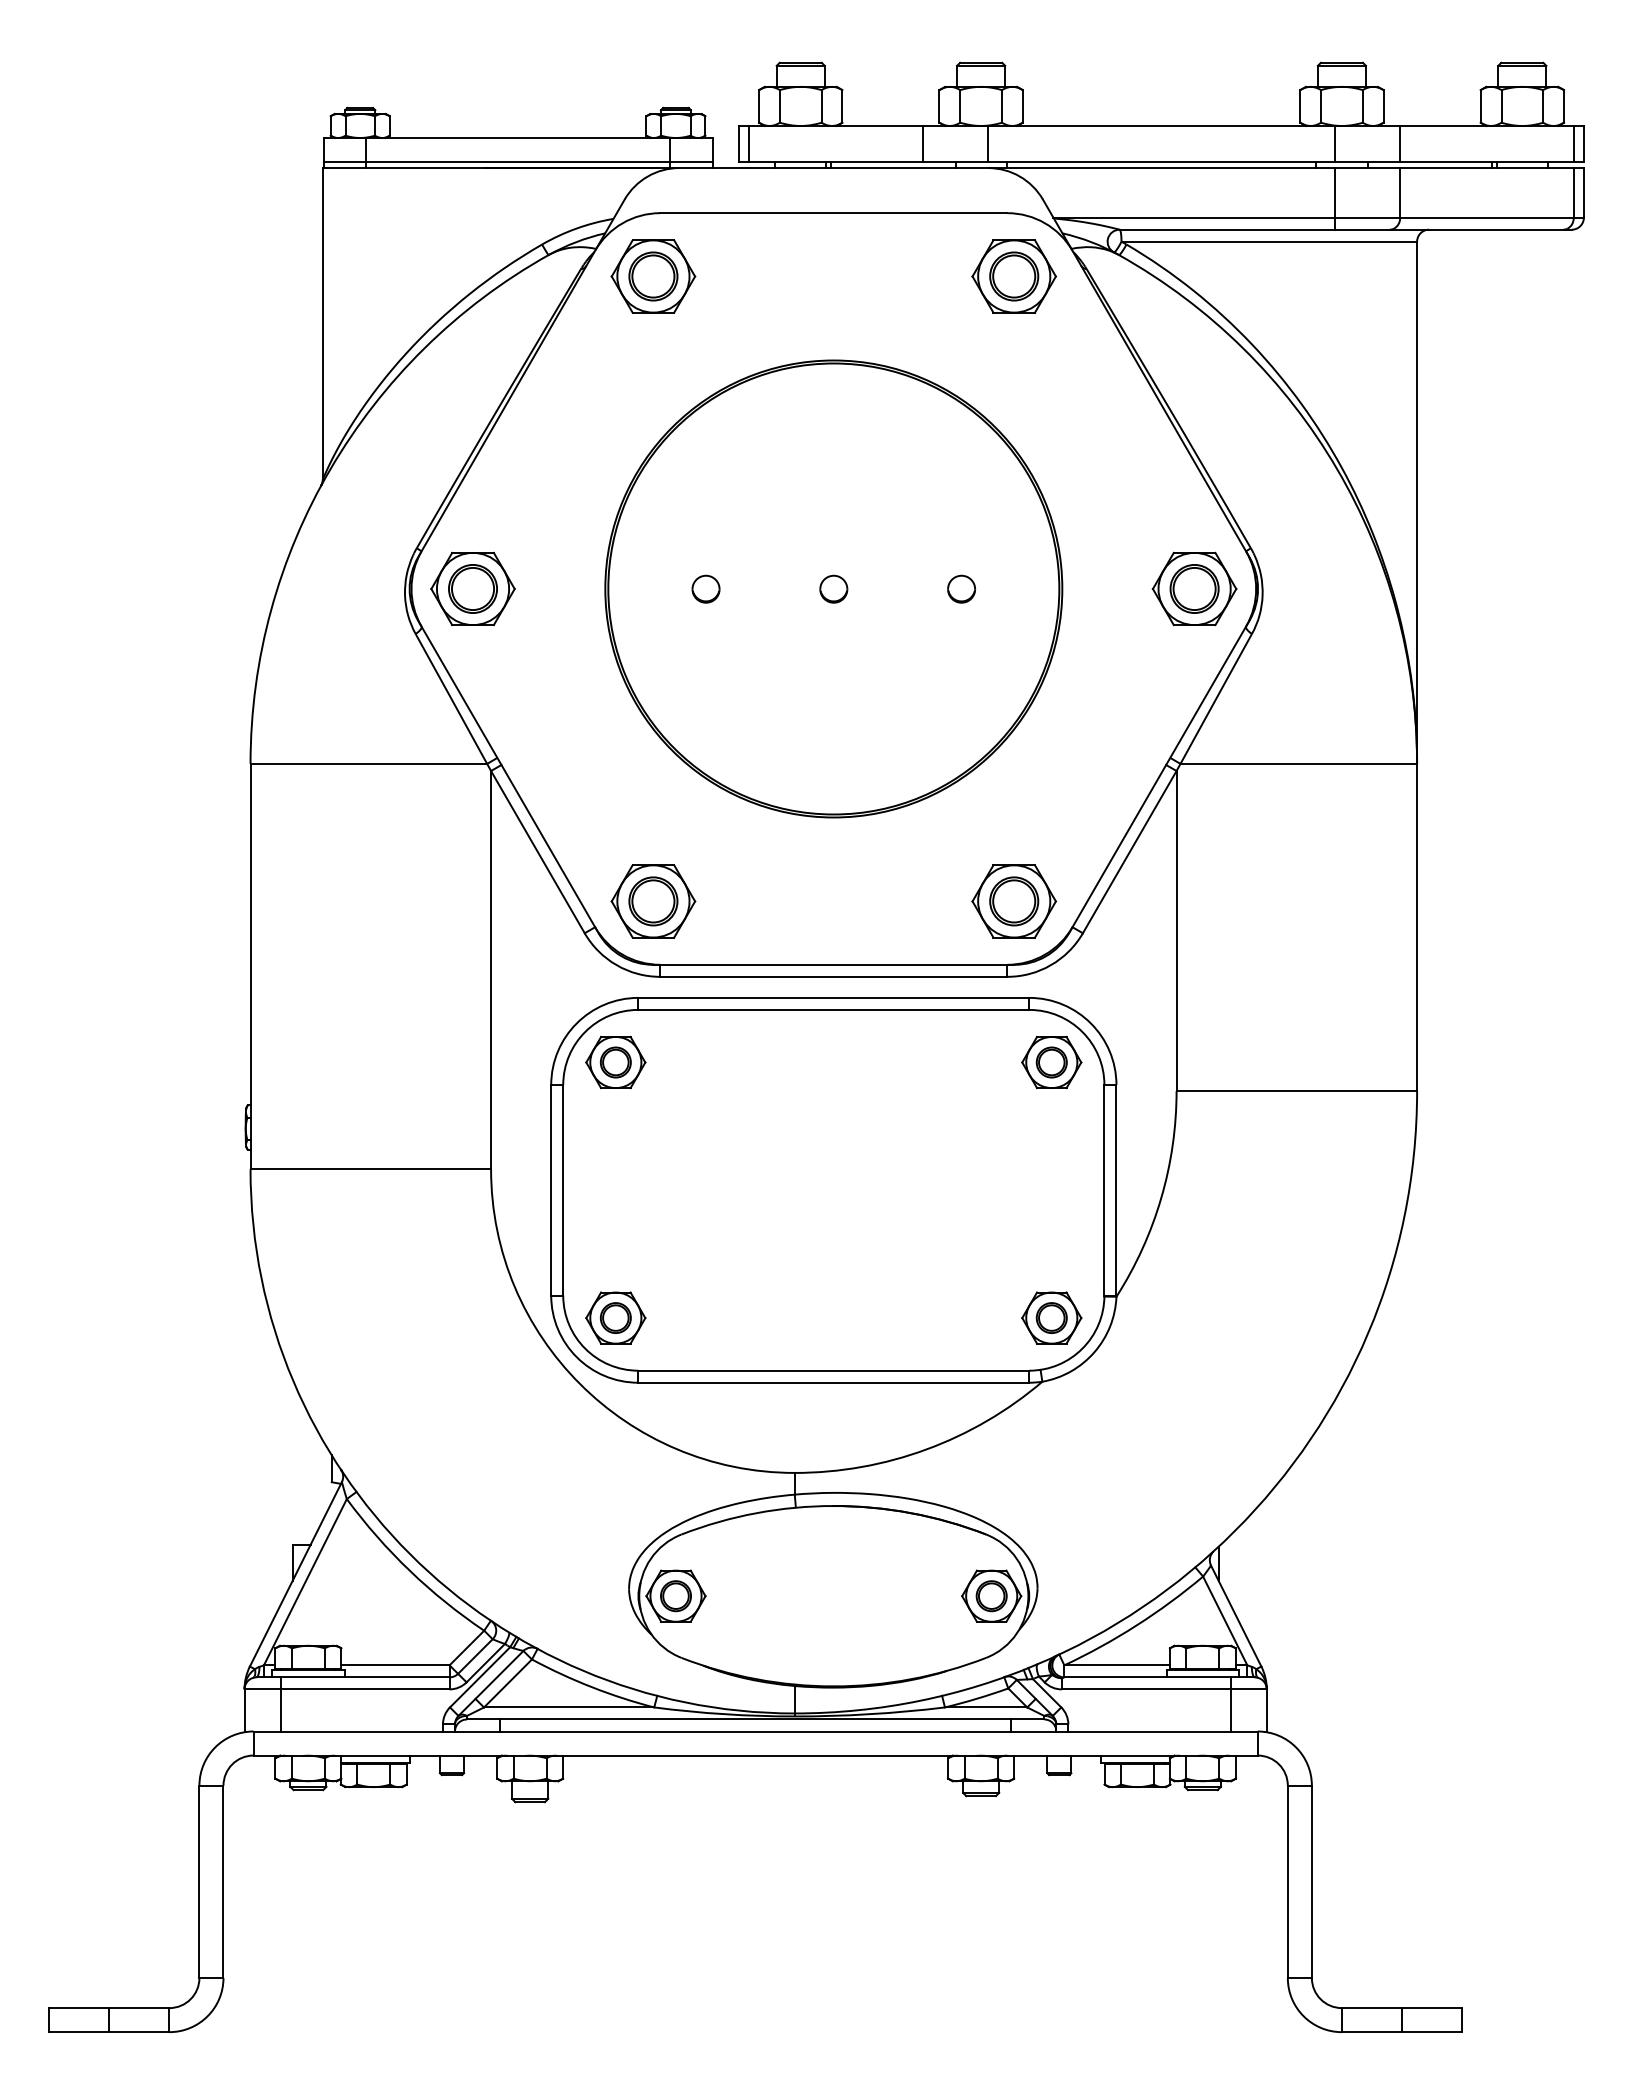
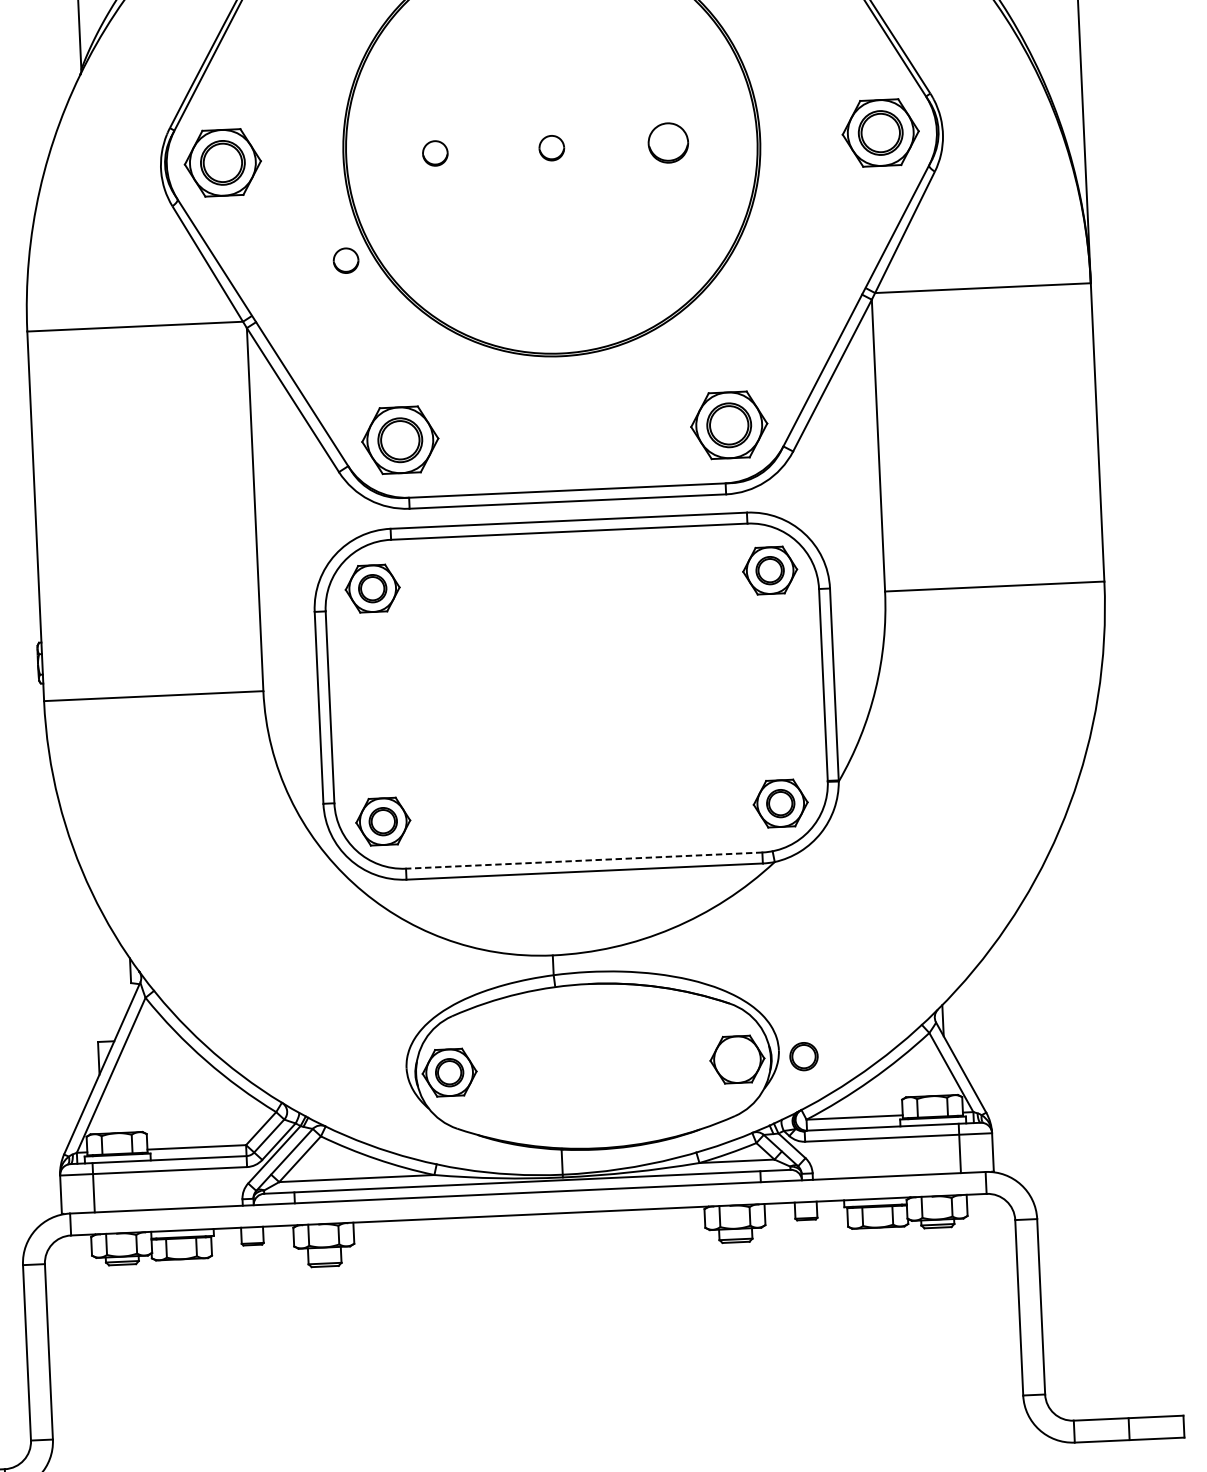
part: (961, 588) -> (668, 142), size x1.6
part: (602, 701) -> (345, 260), added
line: (833, 1370) -> (583, 860), solid -> dashed
part: (991, 1596) -> (803, 1056), moved

